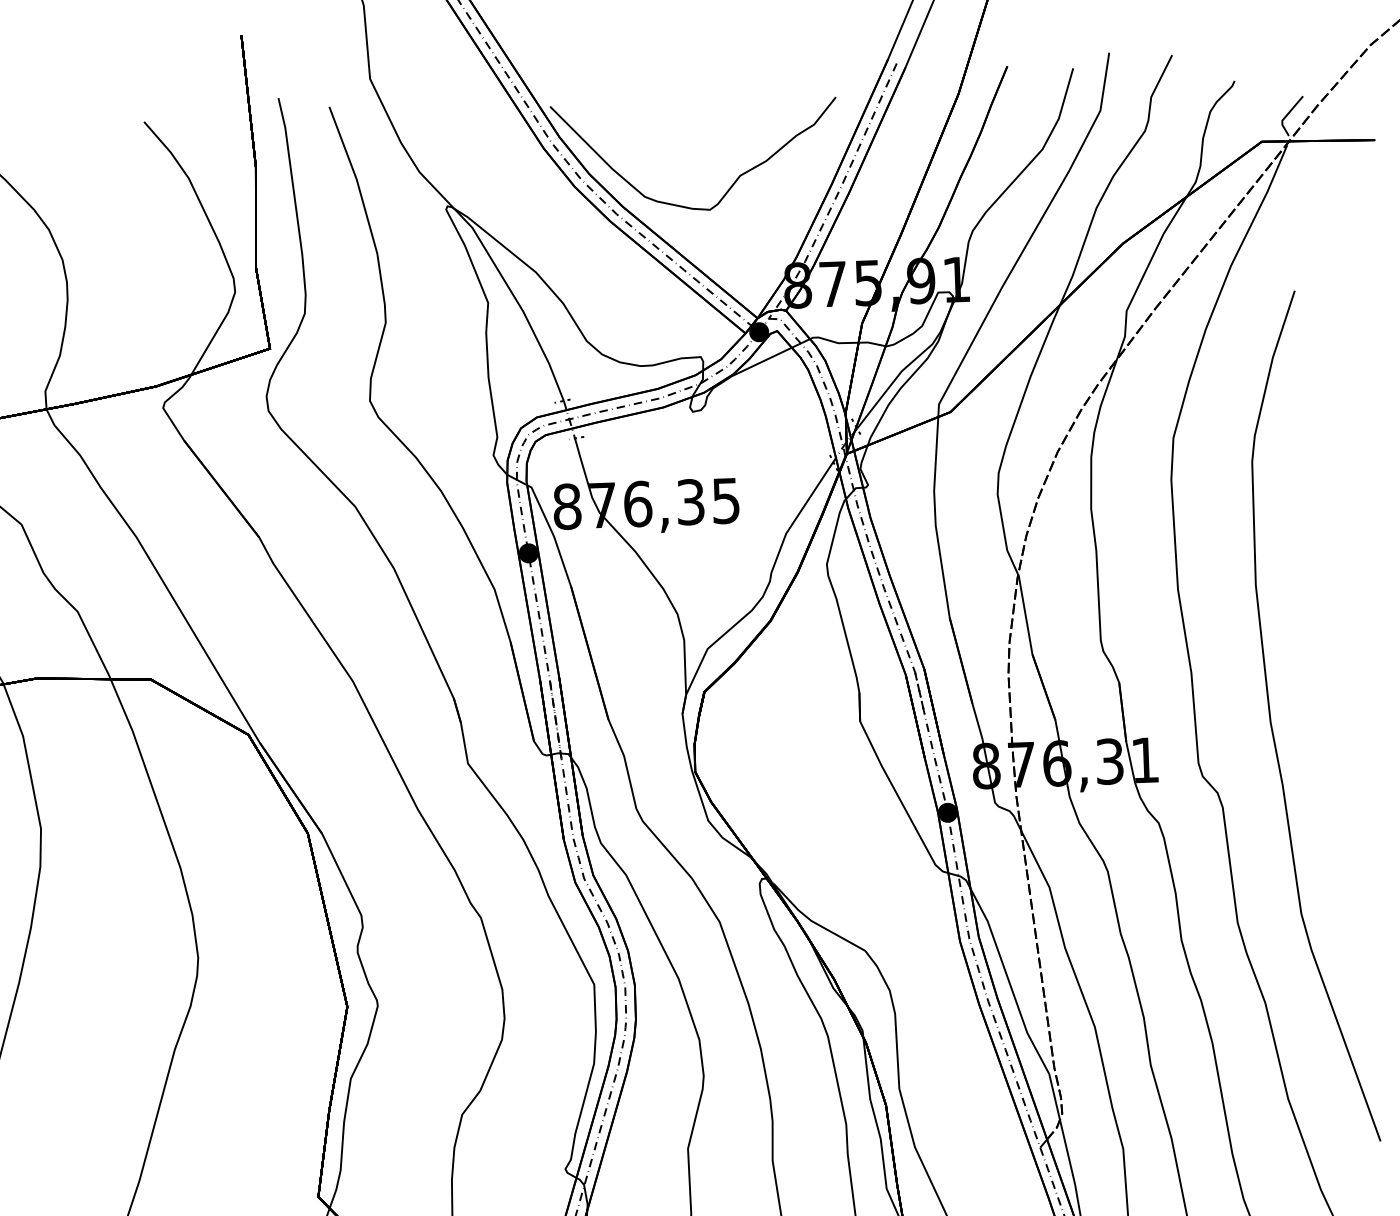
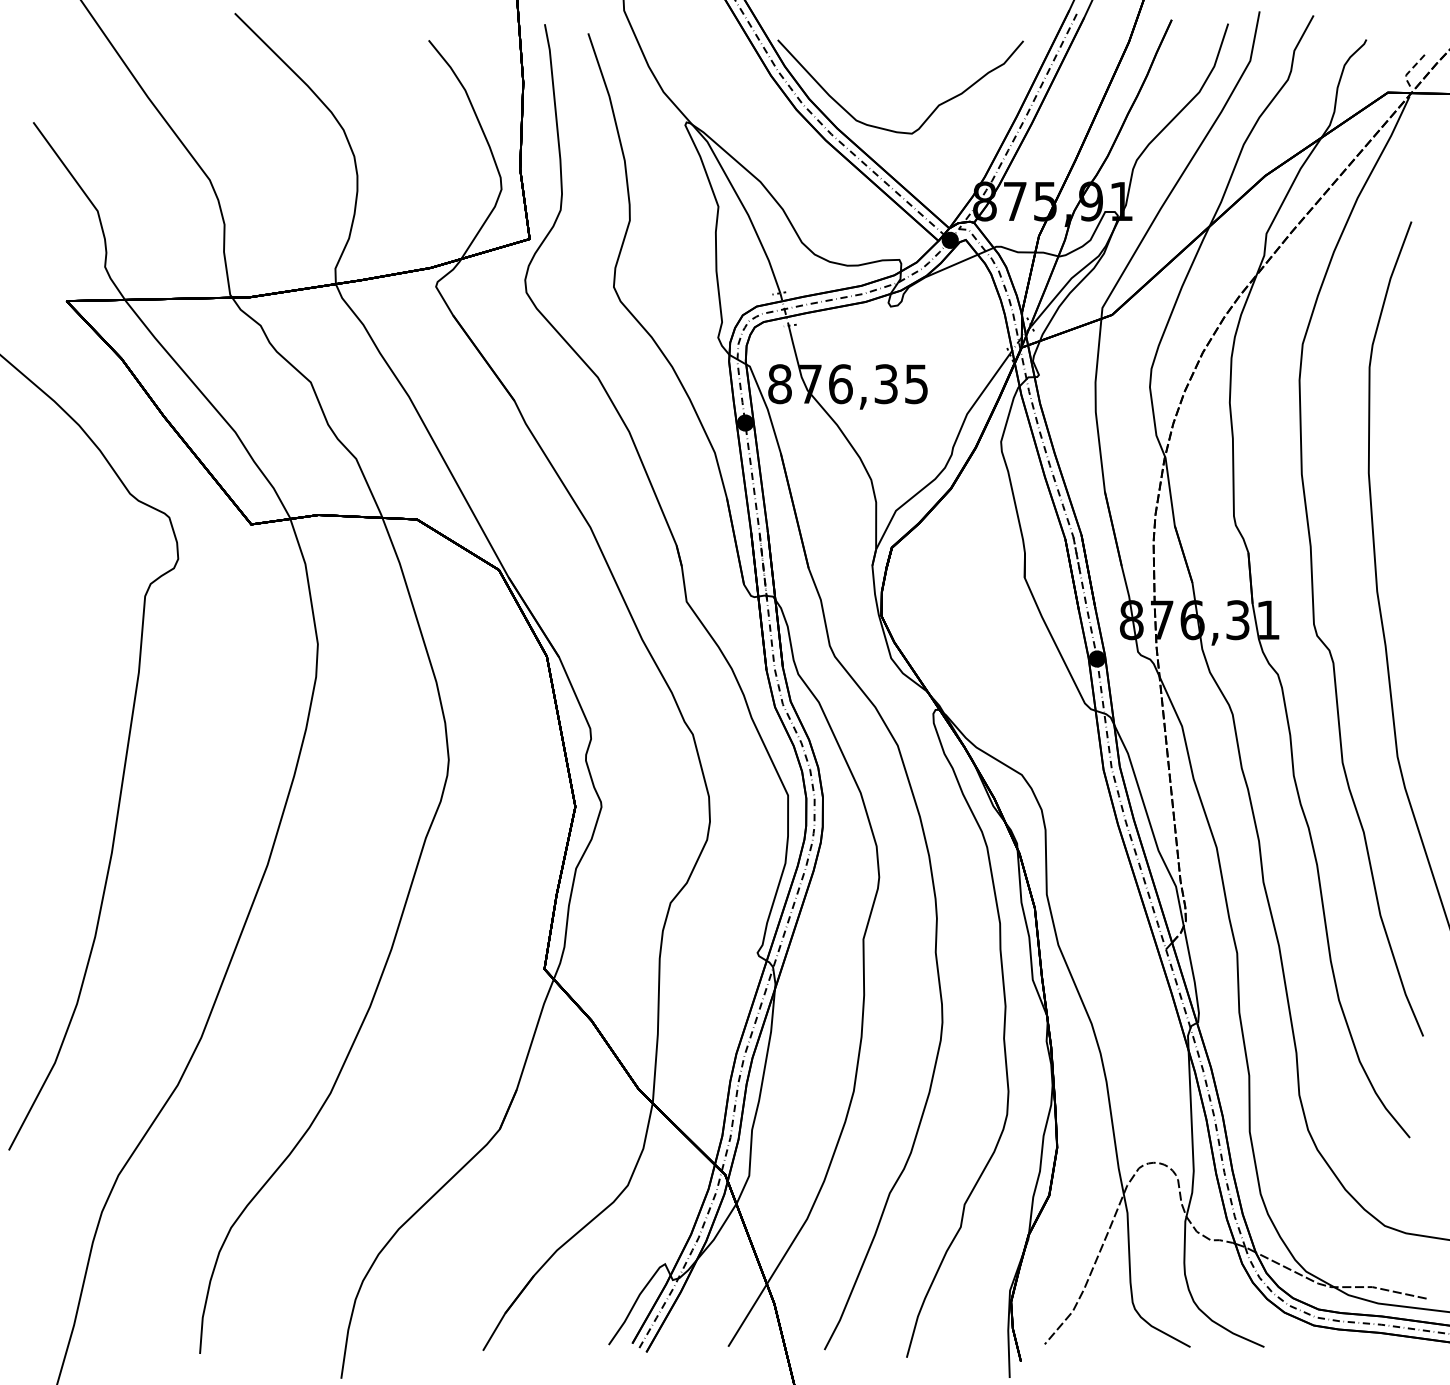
line: (1286, 116) -> (1409, 71), solid -> dashed

